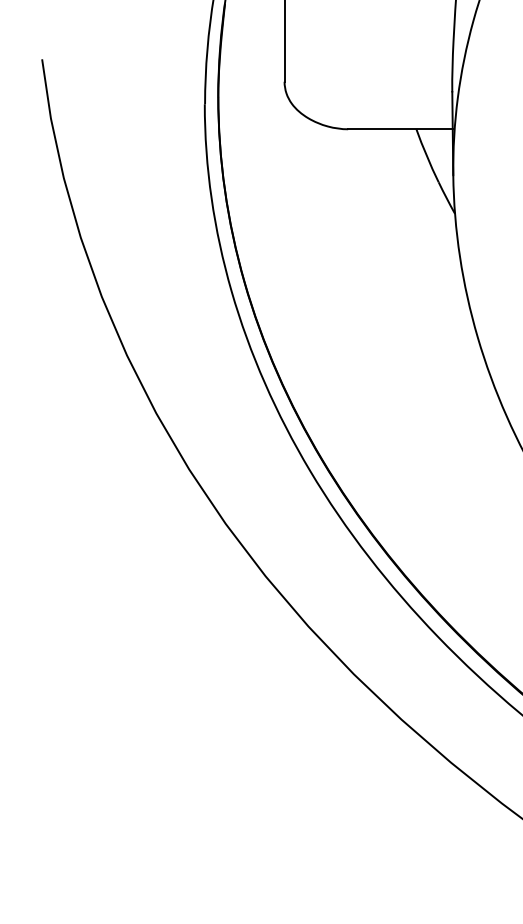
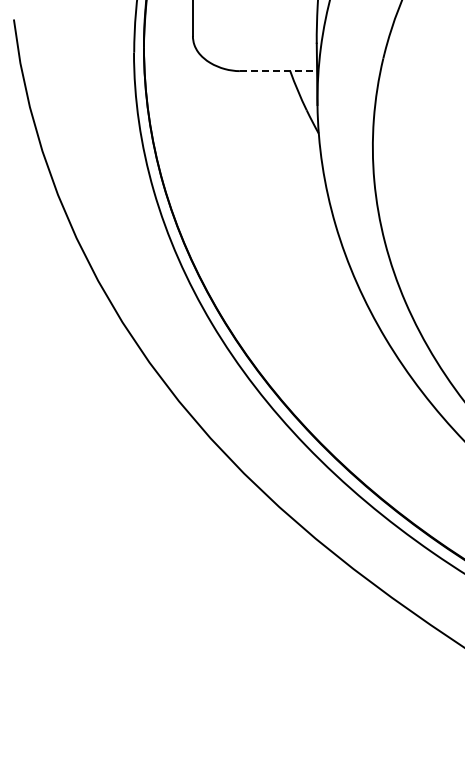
line: (400, 129) -> (278, 71), solid -> dashed

